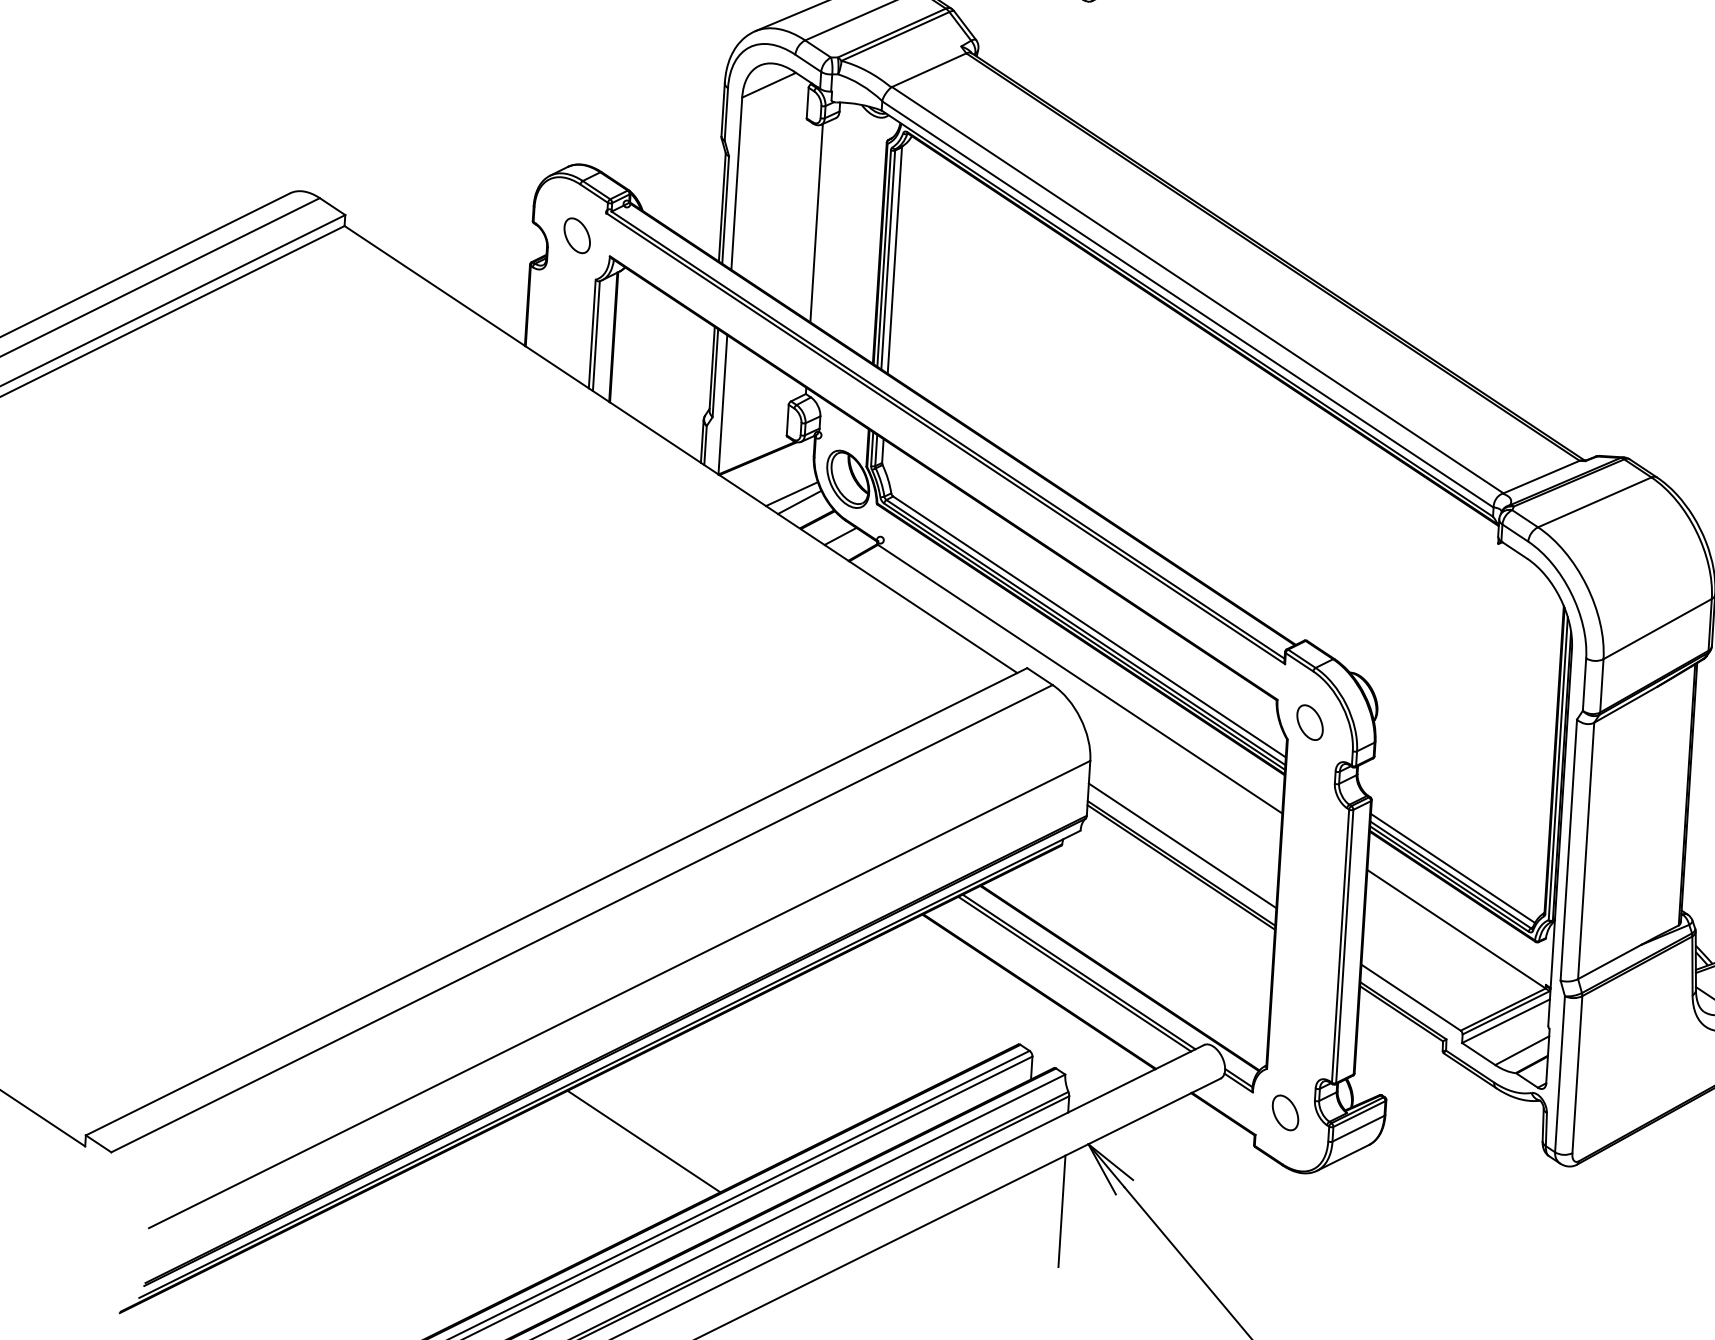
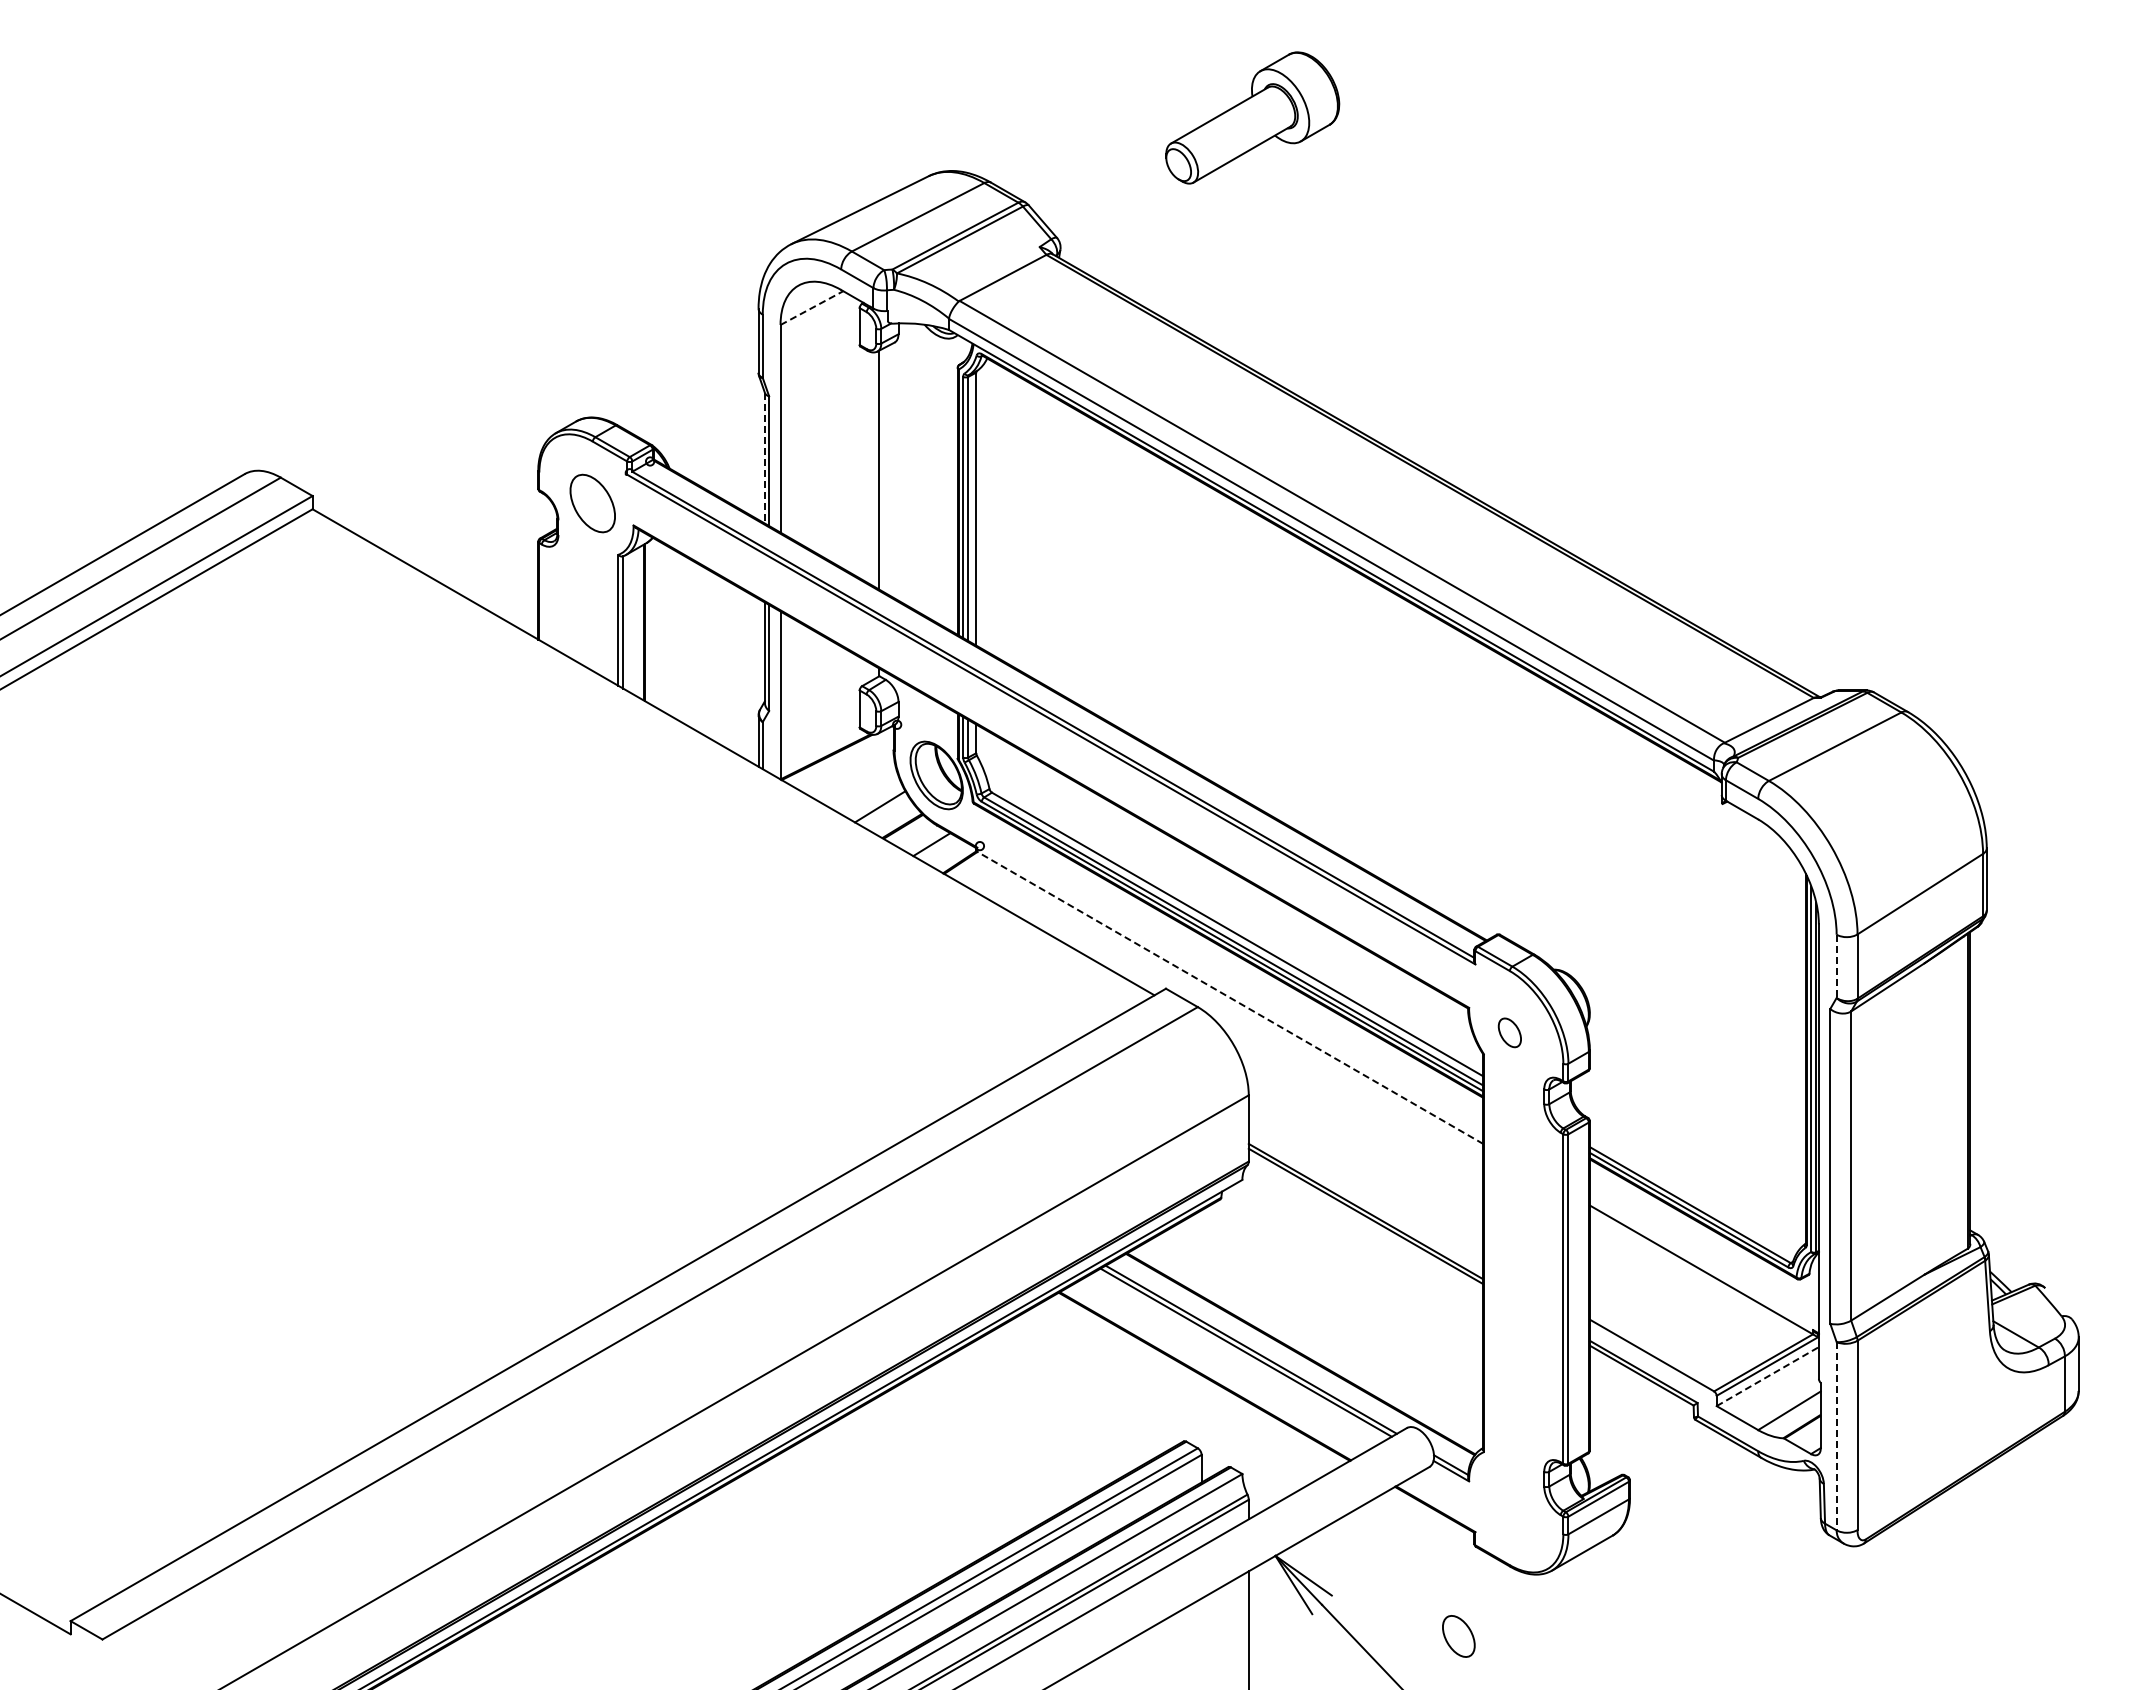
line: (768, 85) -> (811, 308), solid -> dashed
line: (721, 207) -> (764, 458), solid -> dashed
part: (577, 235) -> (592, 502), size x1.4
line: (792, 494) -> (870, 797), removed
line: (1079, 678) -> (1229, 997), solid -> dashed
line: (1584, 684) -> (1836, 966), solid -> dashed
part: (1309, 722) -> (1509, 1032), size x0.7
line: (1182, 845) -> (1365, 1190), removed
line: (1452, 867) -> (1692, 1196), removed
line: (1506, 1021) -> (1768, 1376), solid -> dashed
line: (1559, 1074) -> (1836, 1436), solid -> dashed
part: (1285, 1112) -> (1458, 1636), moved
line: (644, 1141) -> (741, 1586), removed

